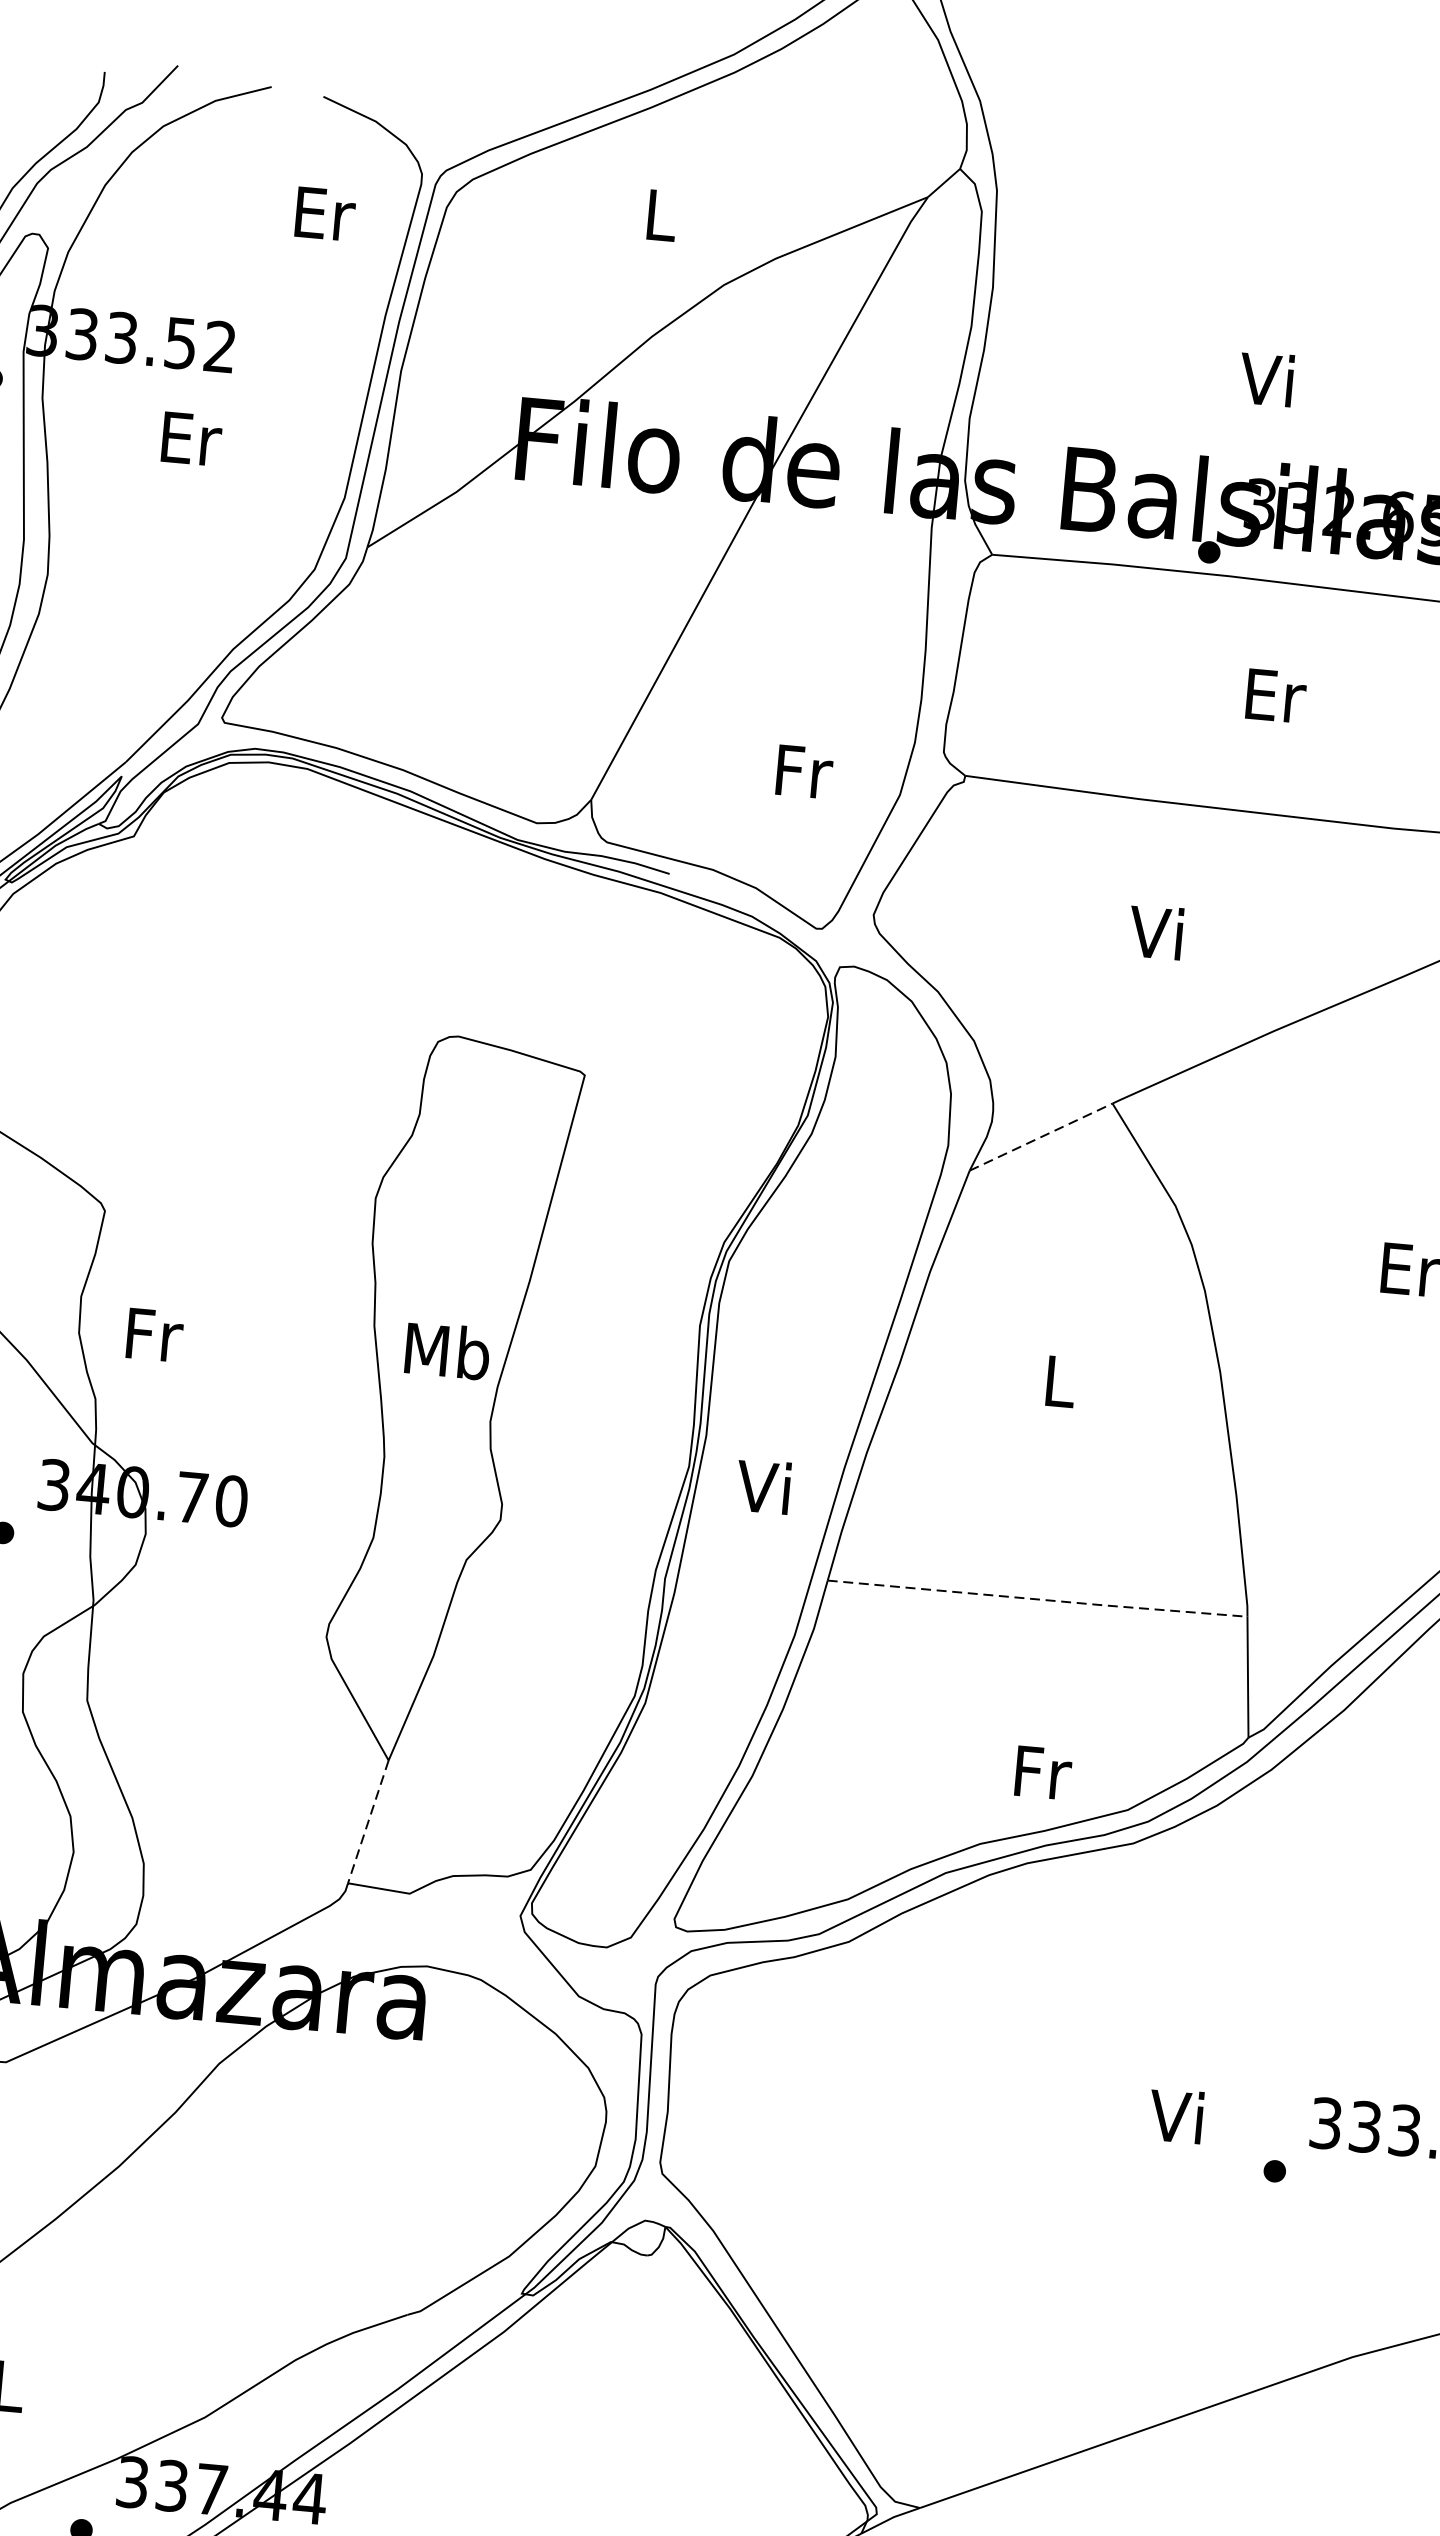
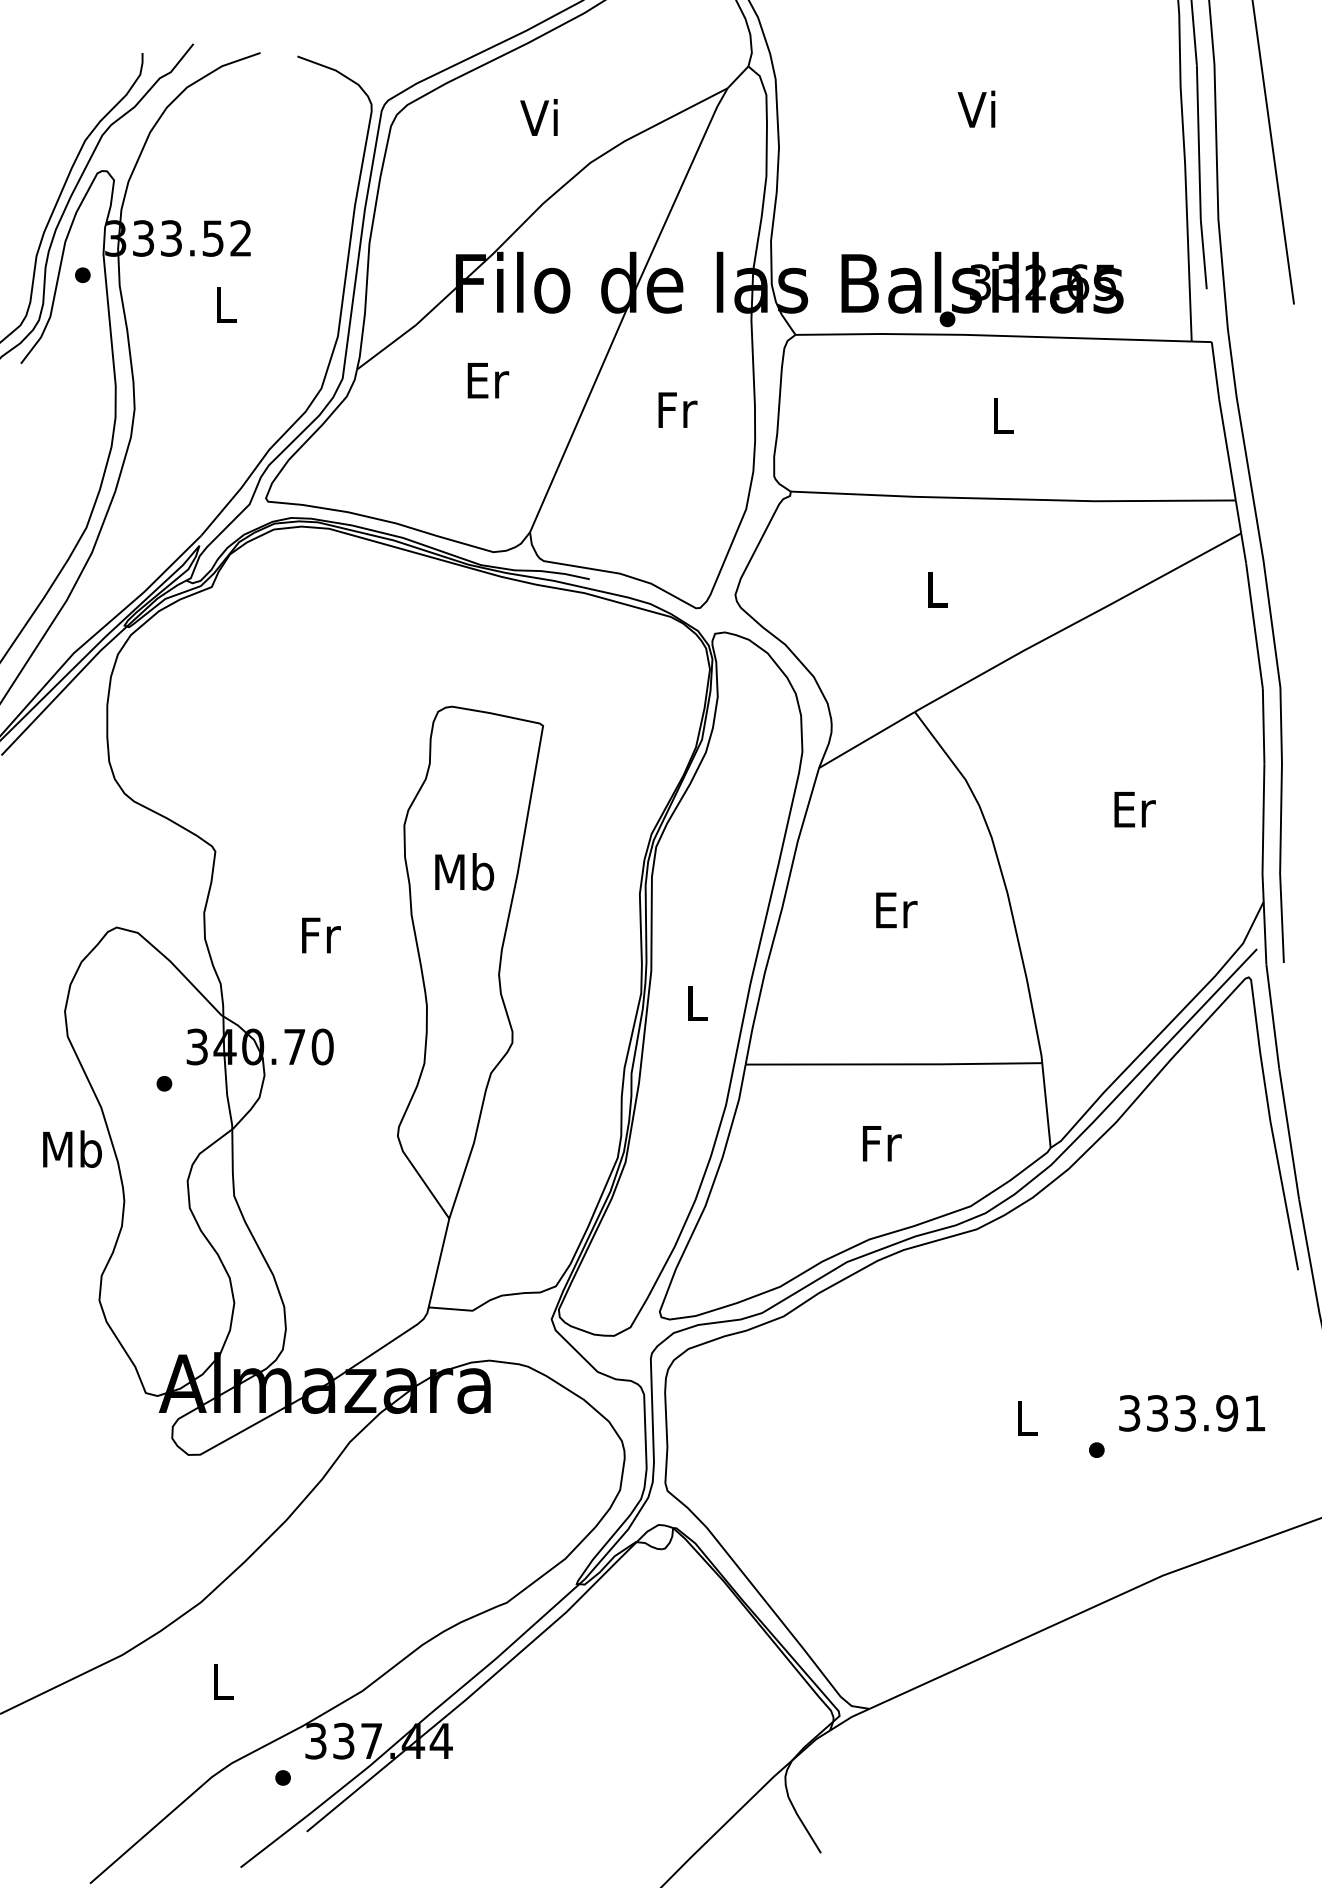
text: (325, 213) -> (488, 380), moved
text: (656, 214) -> (538, 117), L -> Vi
text: (1266, 378) -> (976, 108), moved
text: (191, 438) -> (226, 304), Er -> L
text: (1276, 695) -> (1003, 415), Er -> L
text: (804, 771) -> (677, 409), moved
text: (1154, 931) -> (933, 588), Vi -> L
line: (1040, 1137) -> (866, 740), dashed -> solid
text: (155, 1335) -> (321, 935), moved
text: (447, 1350) -> (464, 871), moved
text: (1060, 1382) -> (896, 910), L -> Er
text: (763, 1486) -> (694, 1002), Vi -> L
line: (1038, 1599) -> (894, 1064), dashed -> solid
text: (1043, 1772) -> (882, 1143), moved
line: (368, 1822) -> (439, 1263), dashed -> solid
text: (1175, 2115) -> (1023, 1417), Vi -> L

